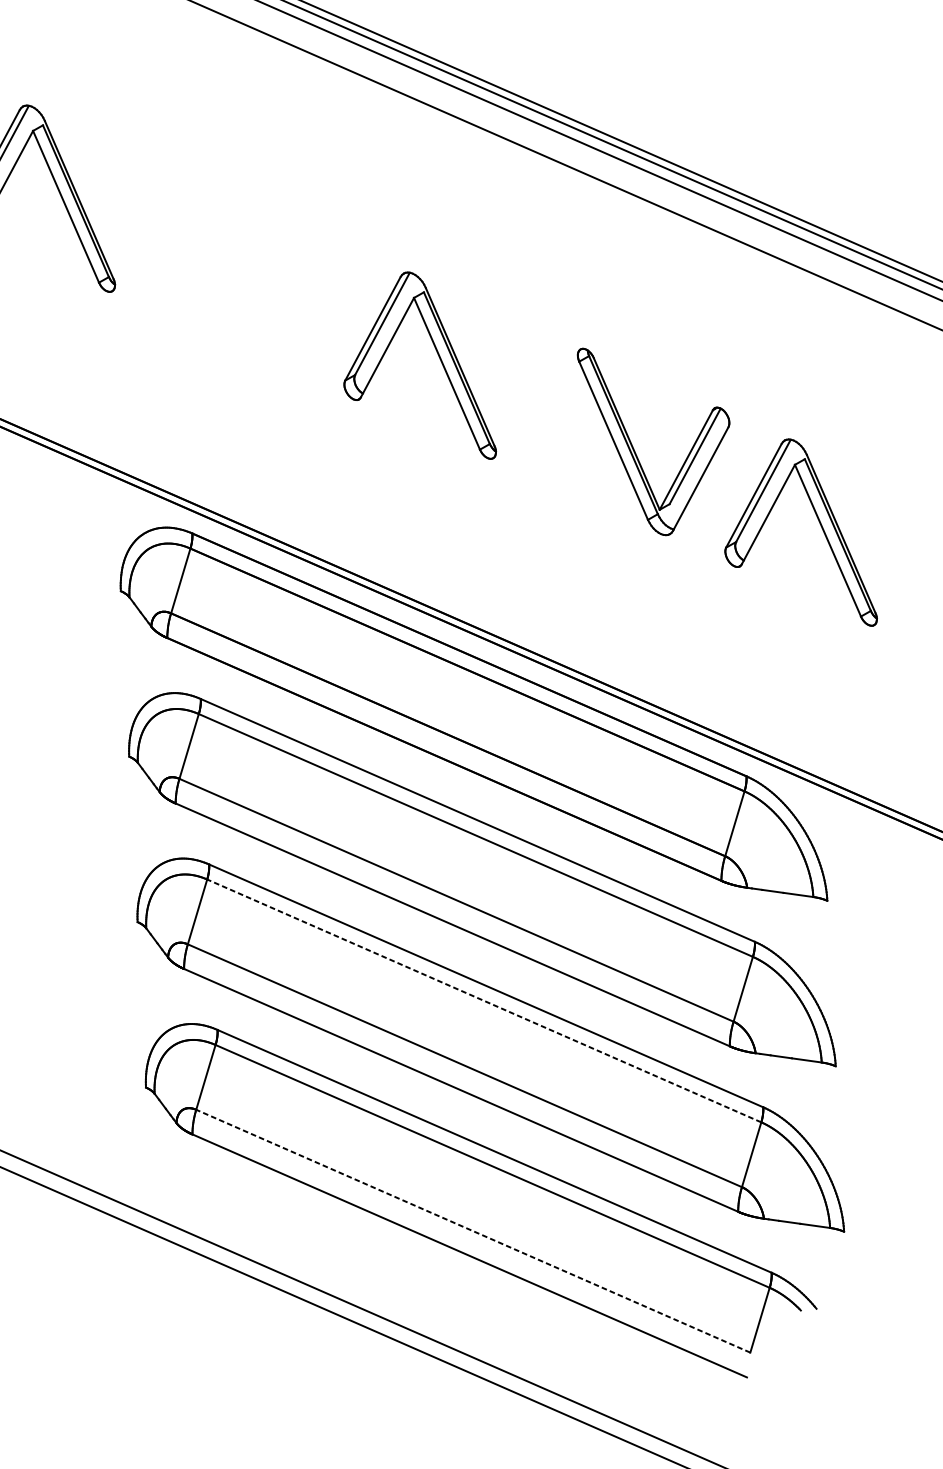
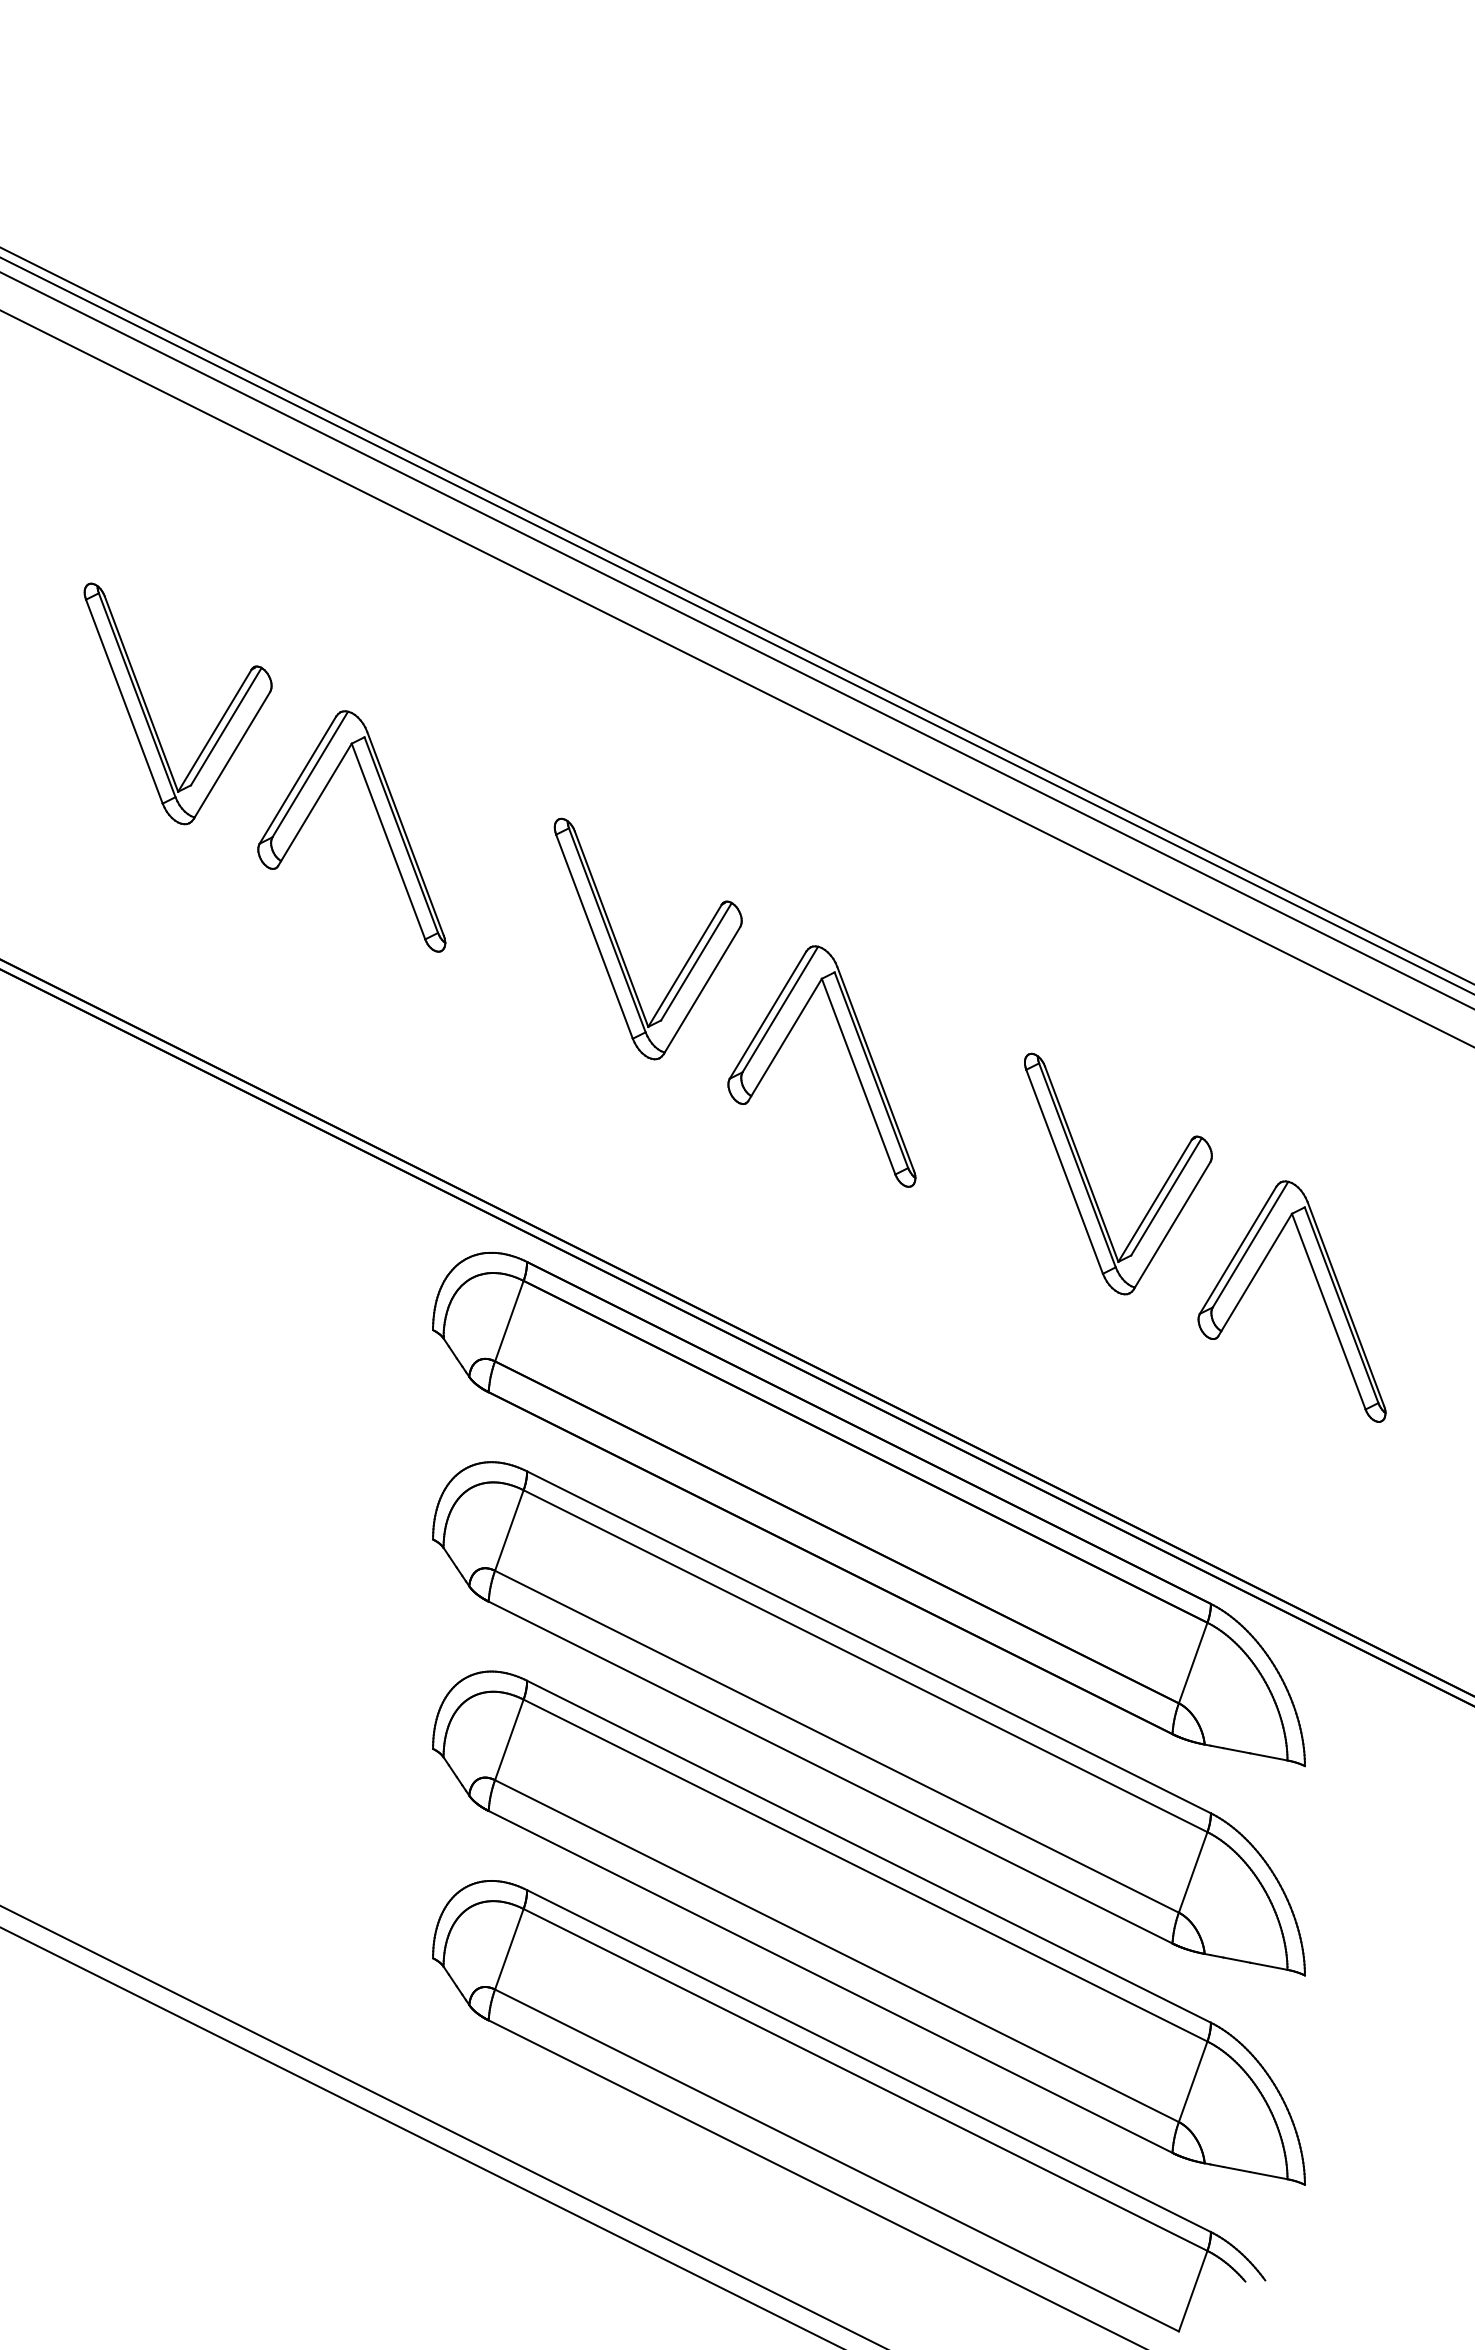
part: (252, 280) -> (619, 946), added
line: (484, 1000) -> (865, 1870), dashed -> solid
line: (472, 1231) -> (836, 2160), dashed -> solid

